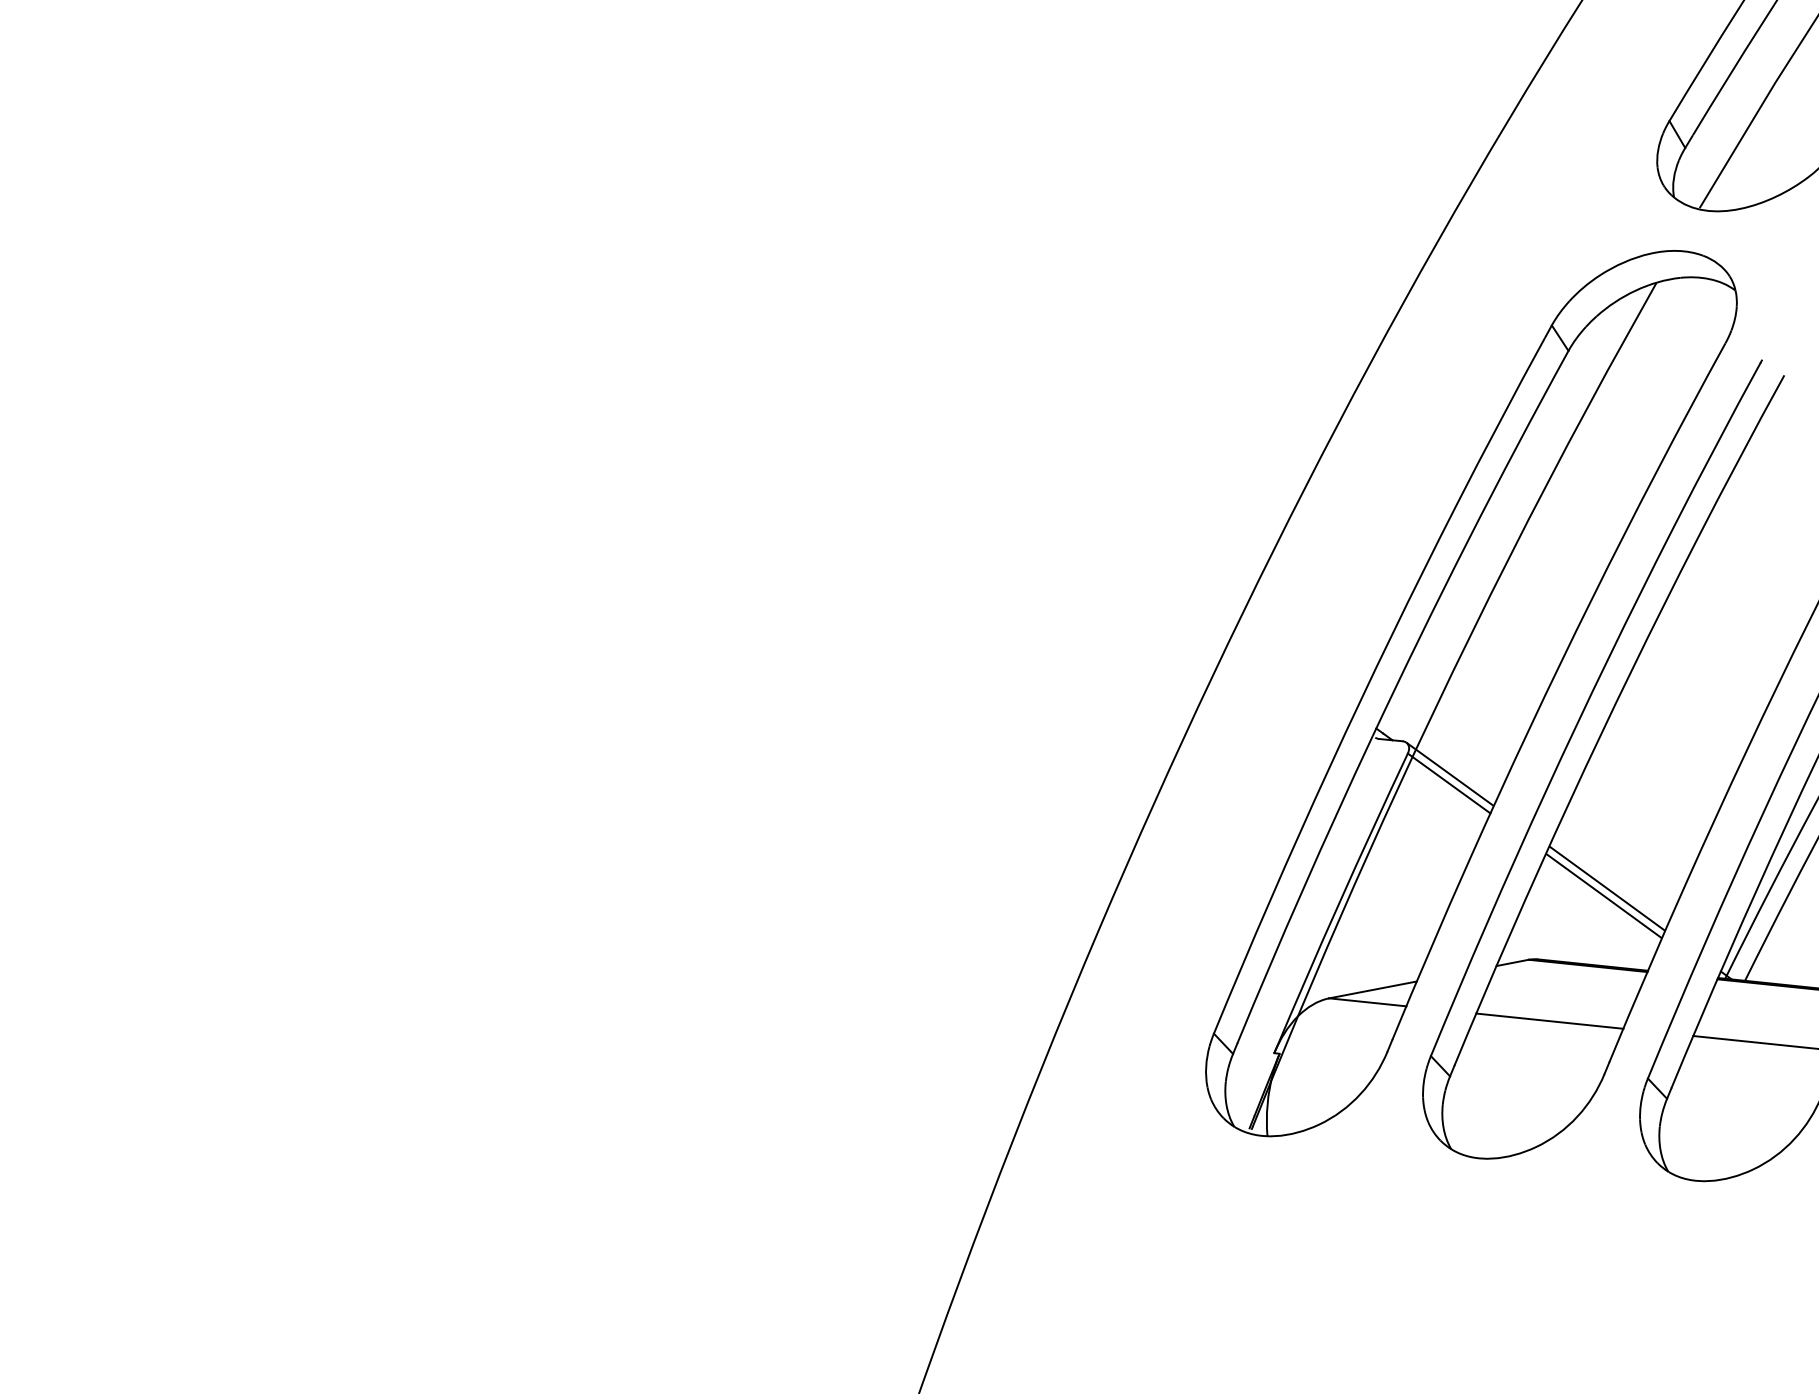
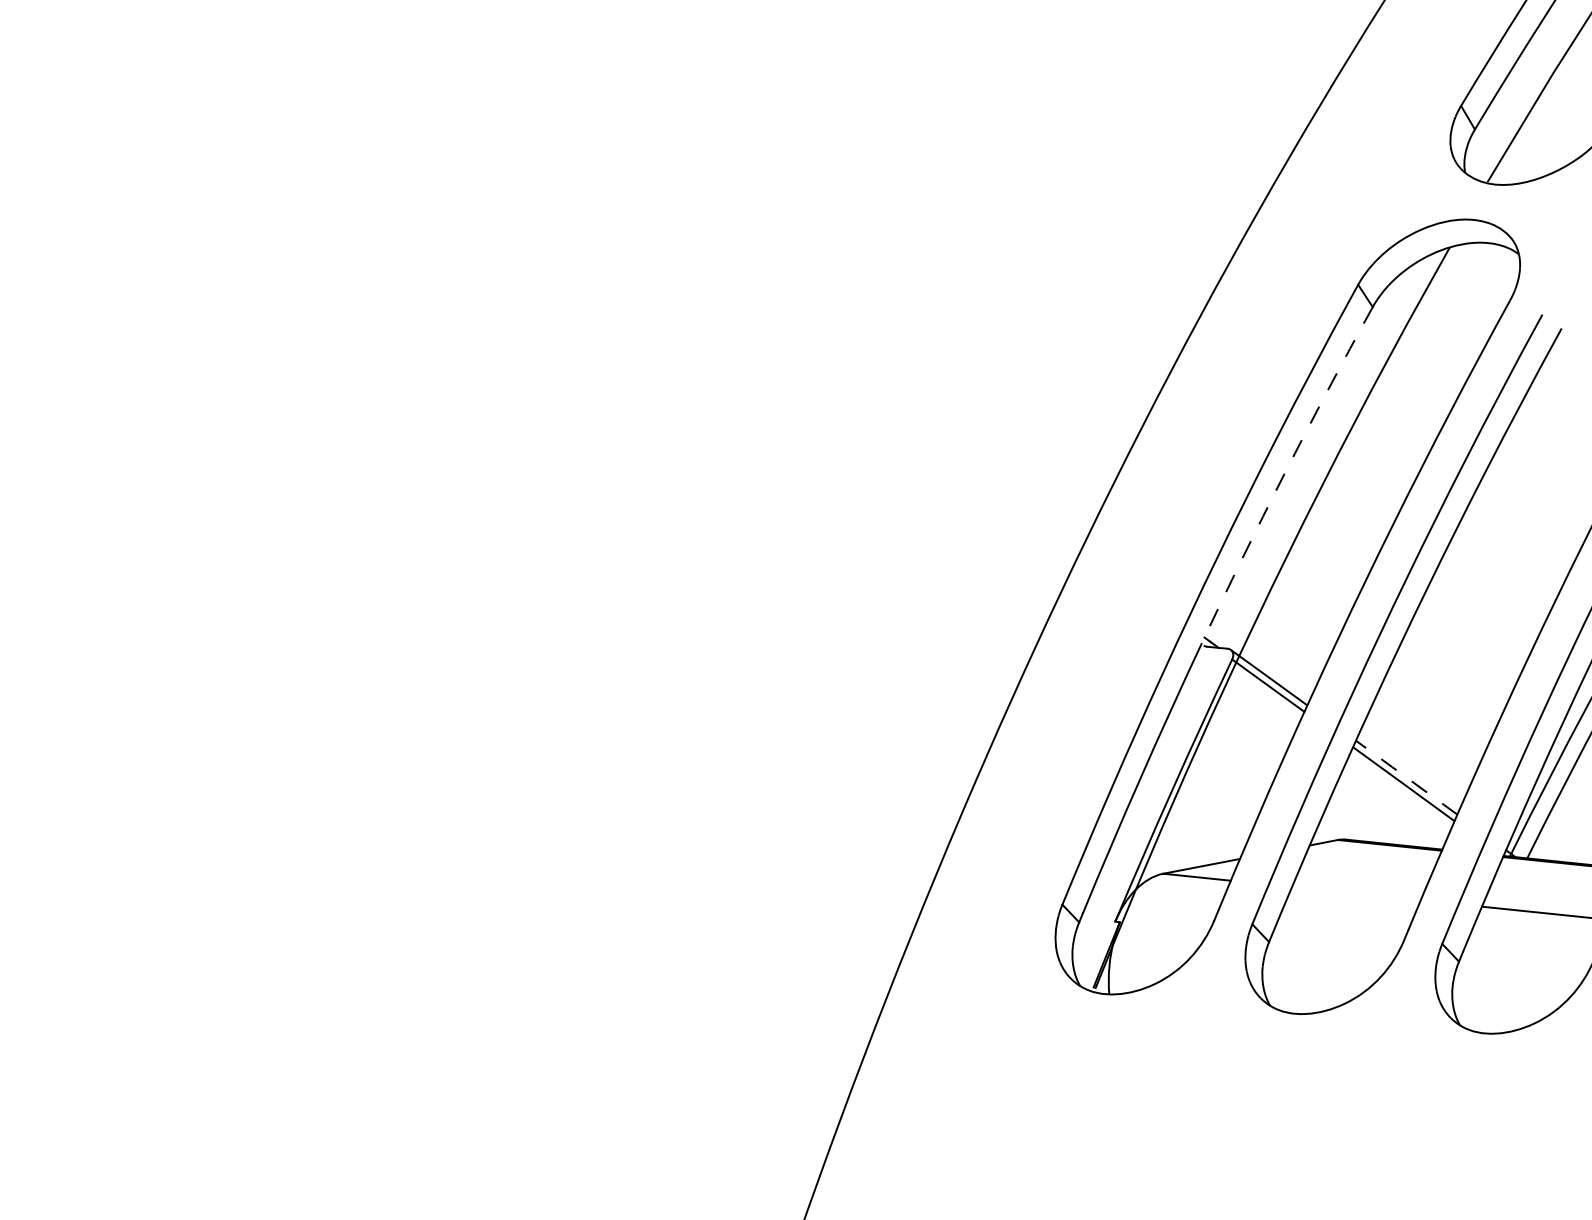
arc: (1467, 542) -> (1284, 474), solid -> dashed
line: (1607, 888) -> (1406, 777), solid -> dashed
line: (1549, 1020) -> (1356, 893), removed

